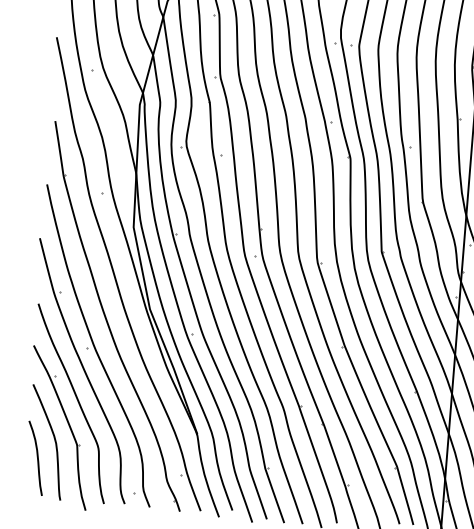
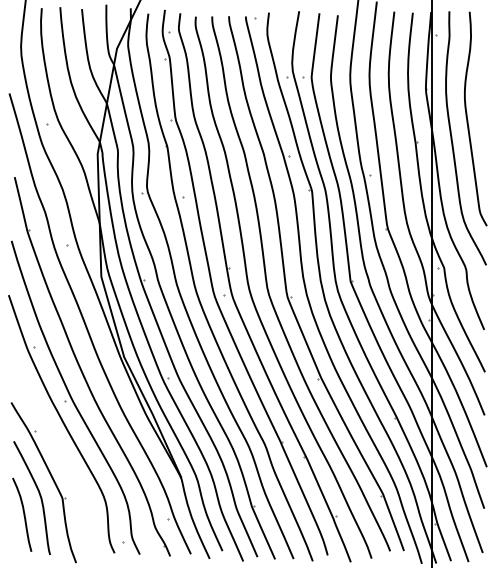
curve: (77, 402) -> (59, 455), removed

